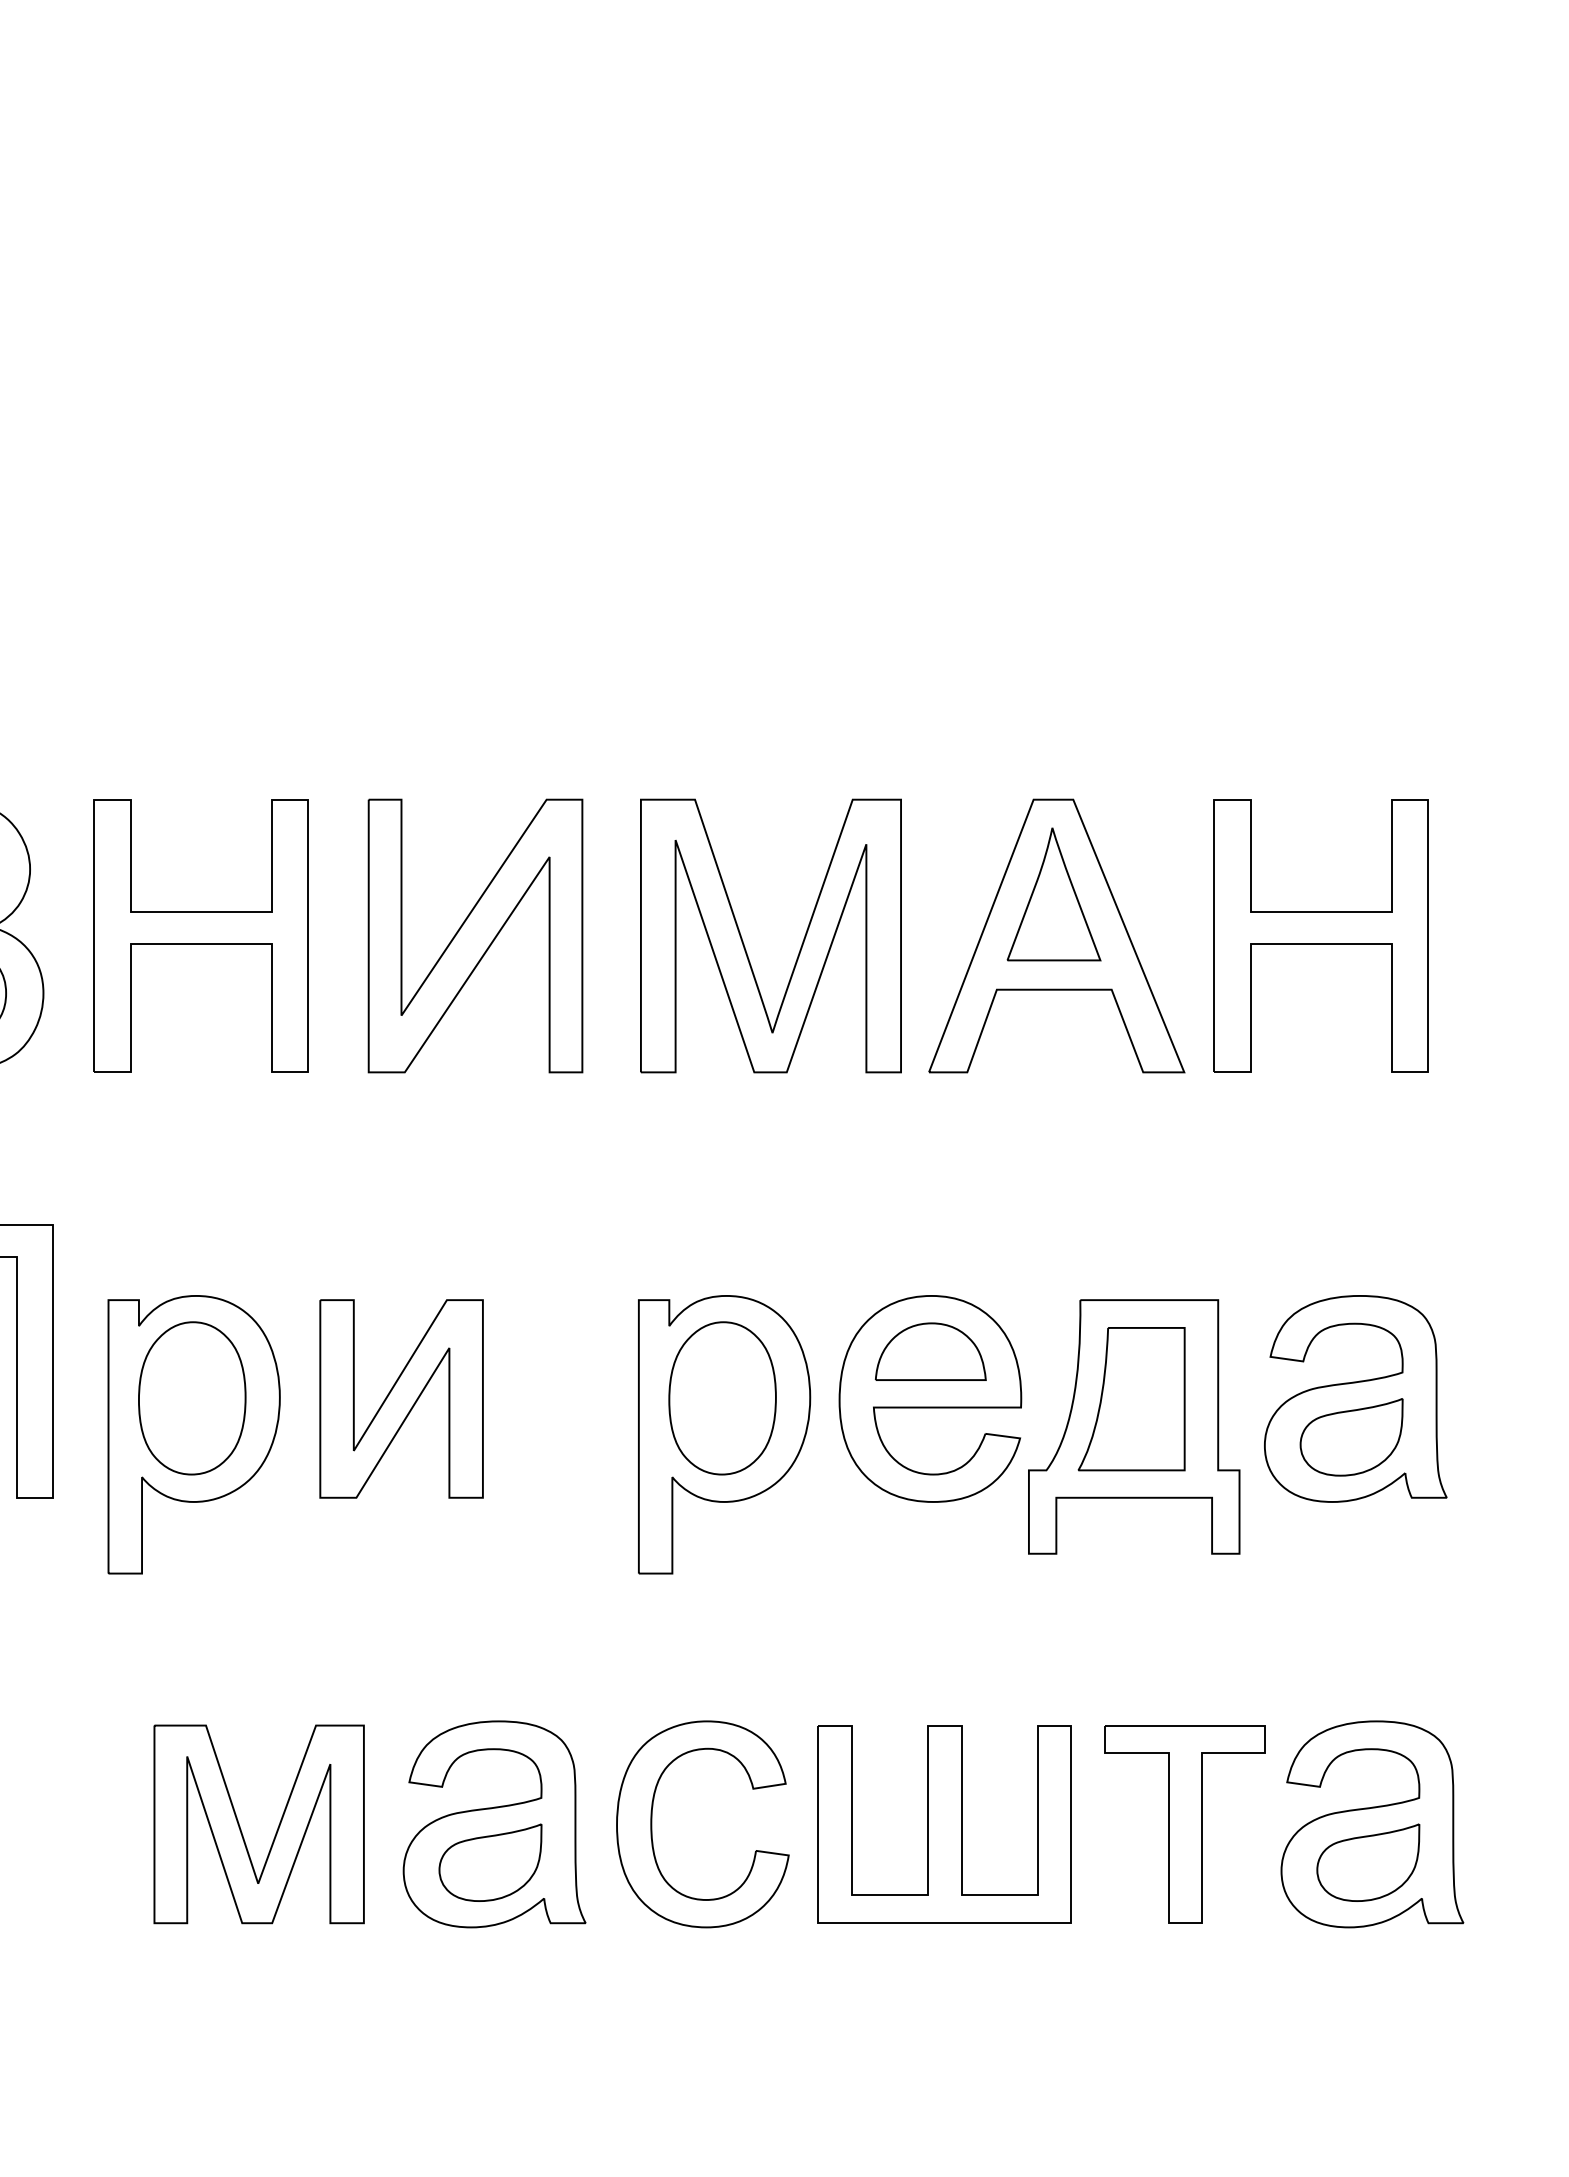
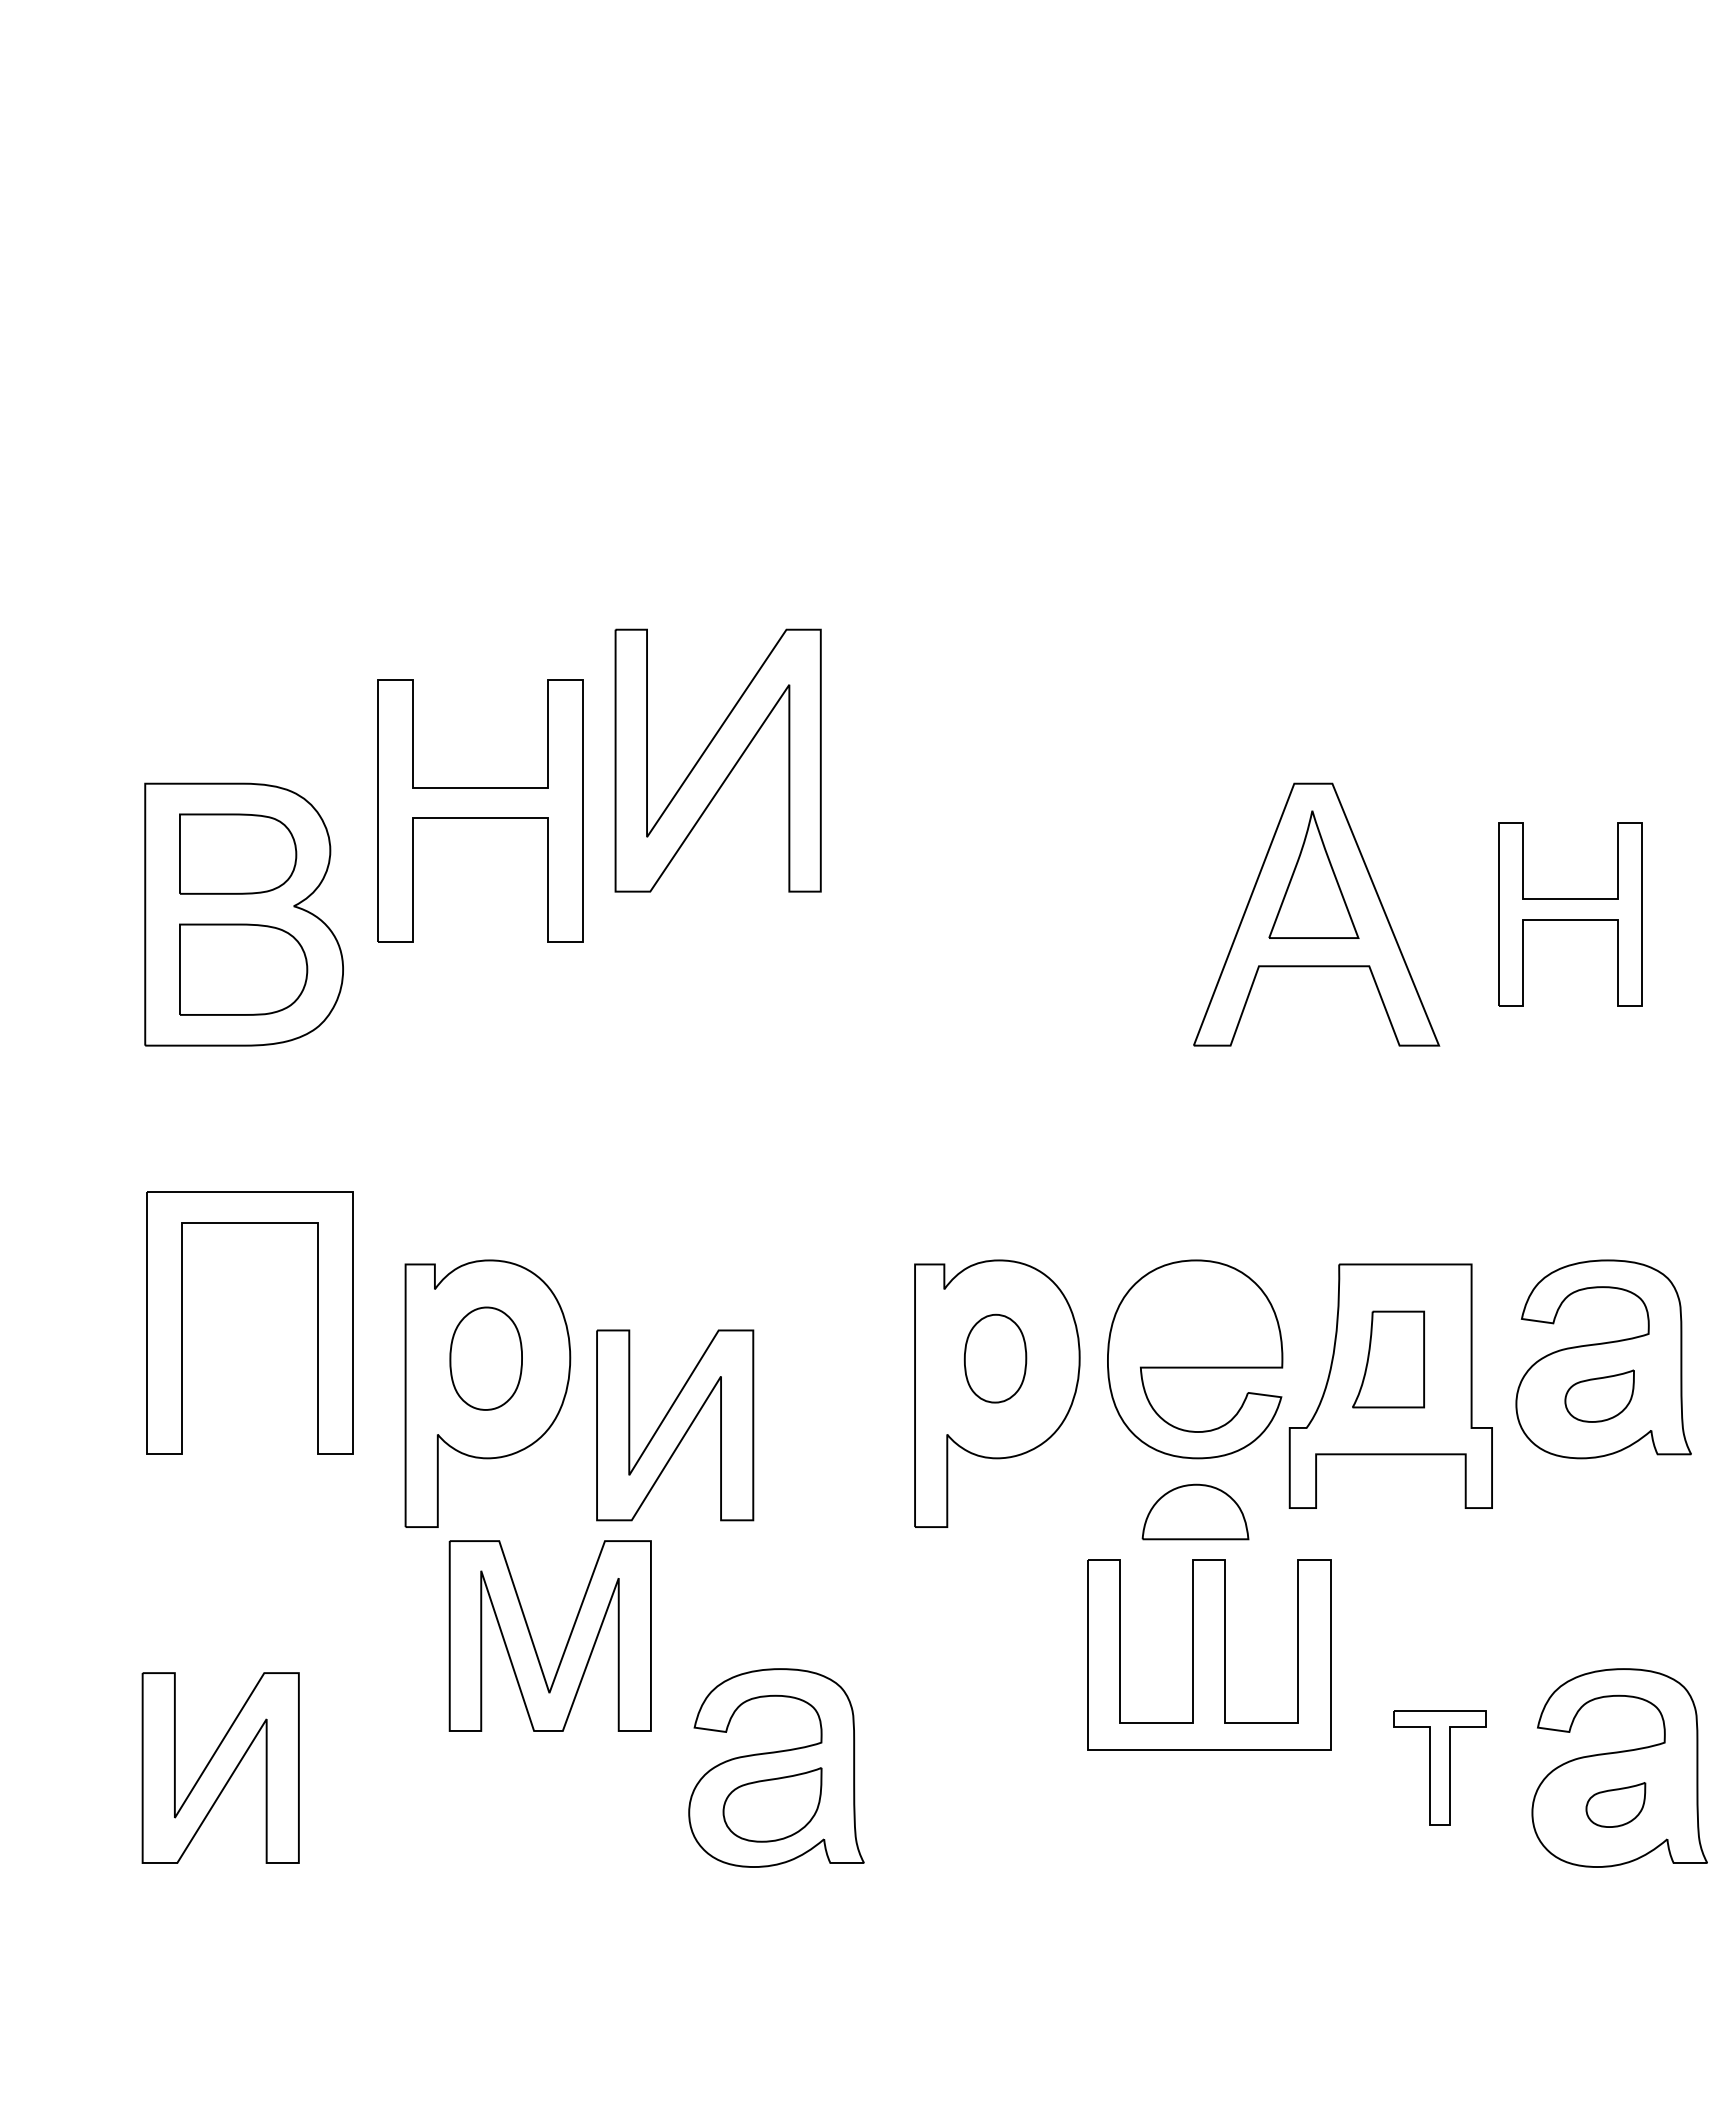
part: (201, 935) -> (480, 810), moved
part: (474, 935) -> (717, 760), moved
part: (1321, 935) -> (1570, 914), size x0.7
part: (744, 944) -> (1016, 922), removed
part: (930, 1351) -> (1195, 1511), moved
part: (192, 1398) -> (486, 1358), size x0.7
part: (722, 1398) -> (995, 1358), size x0.6
part: (401, 1399) -> (675, 1425), moved
part: (1131, 1399) -> (1388, 1359), size x0.7
part: (1351, 1436) -> (1599, 1395), size x0.7
part: (652, 1817) -> (928, 1761), removed
part: (945, 1823) -> (1209, 1654), moved
part: (1184, 1823) -> (1439, 1767), size x0.6
part: (241, 1830) -> (533, 1641), moved
part: (1368, 1862) -> (1615, 1804), size x0.6

